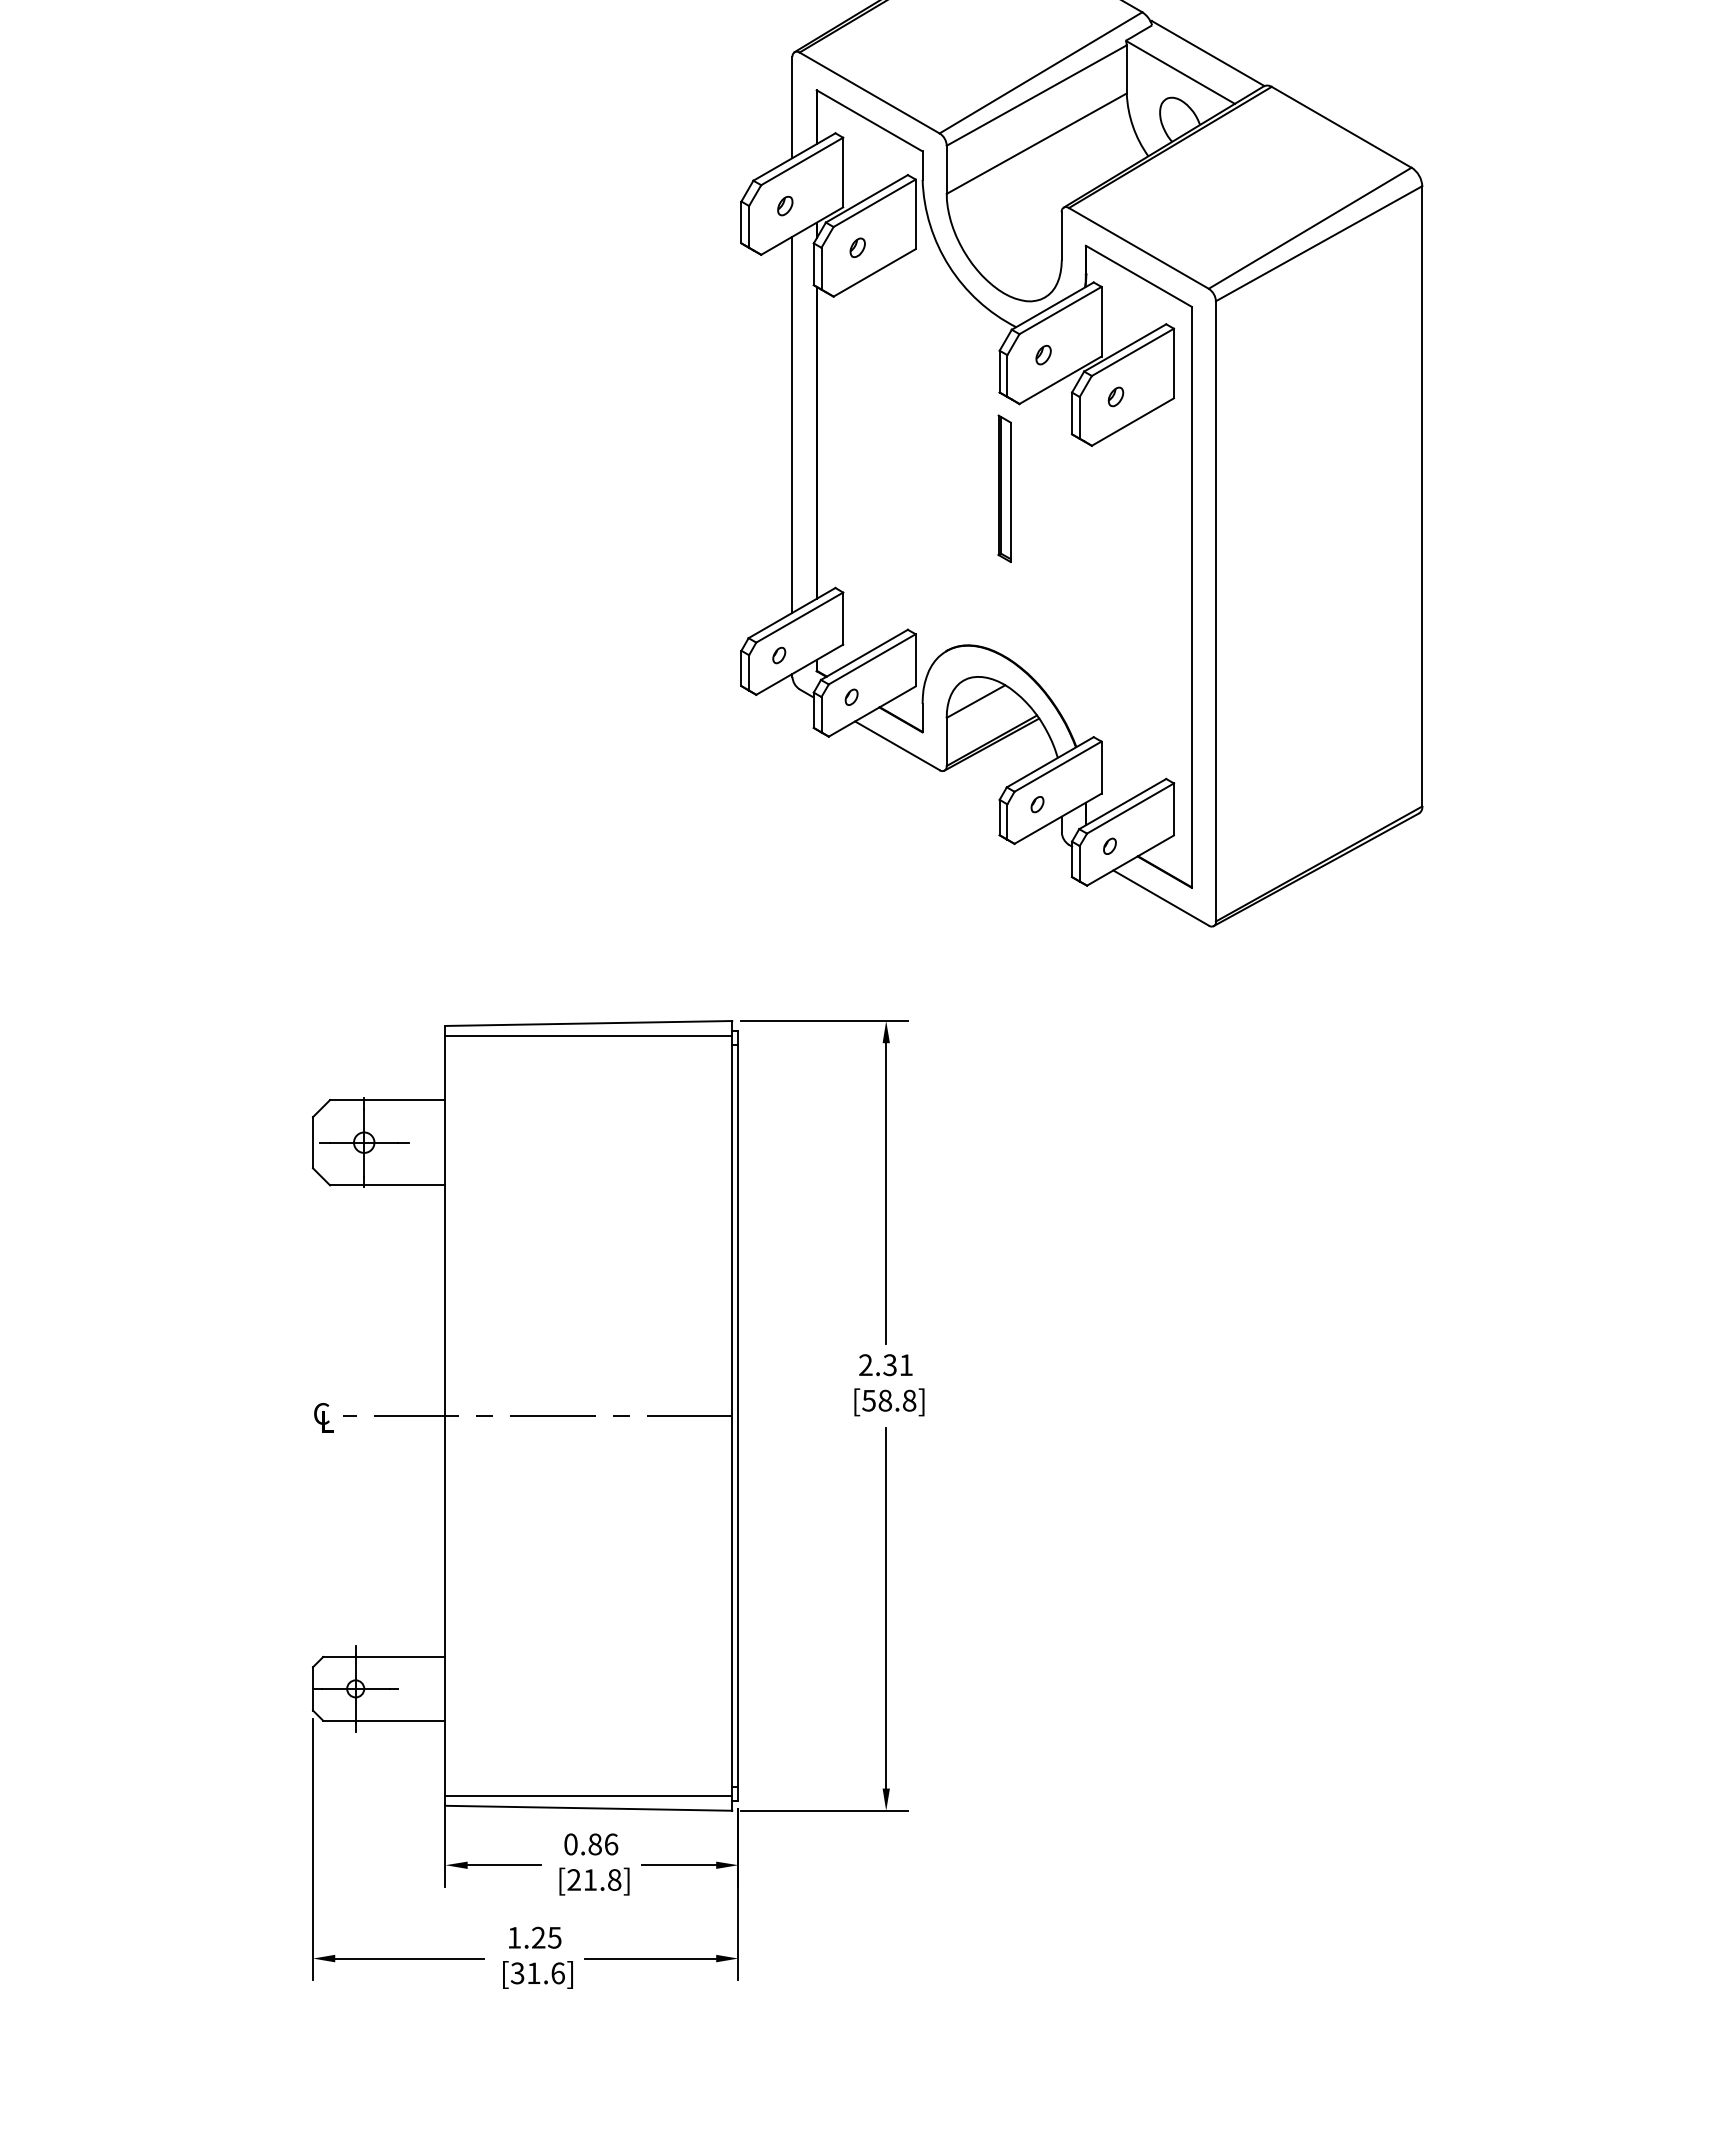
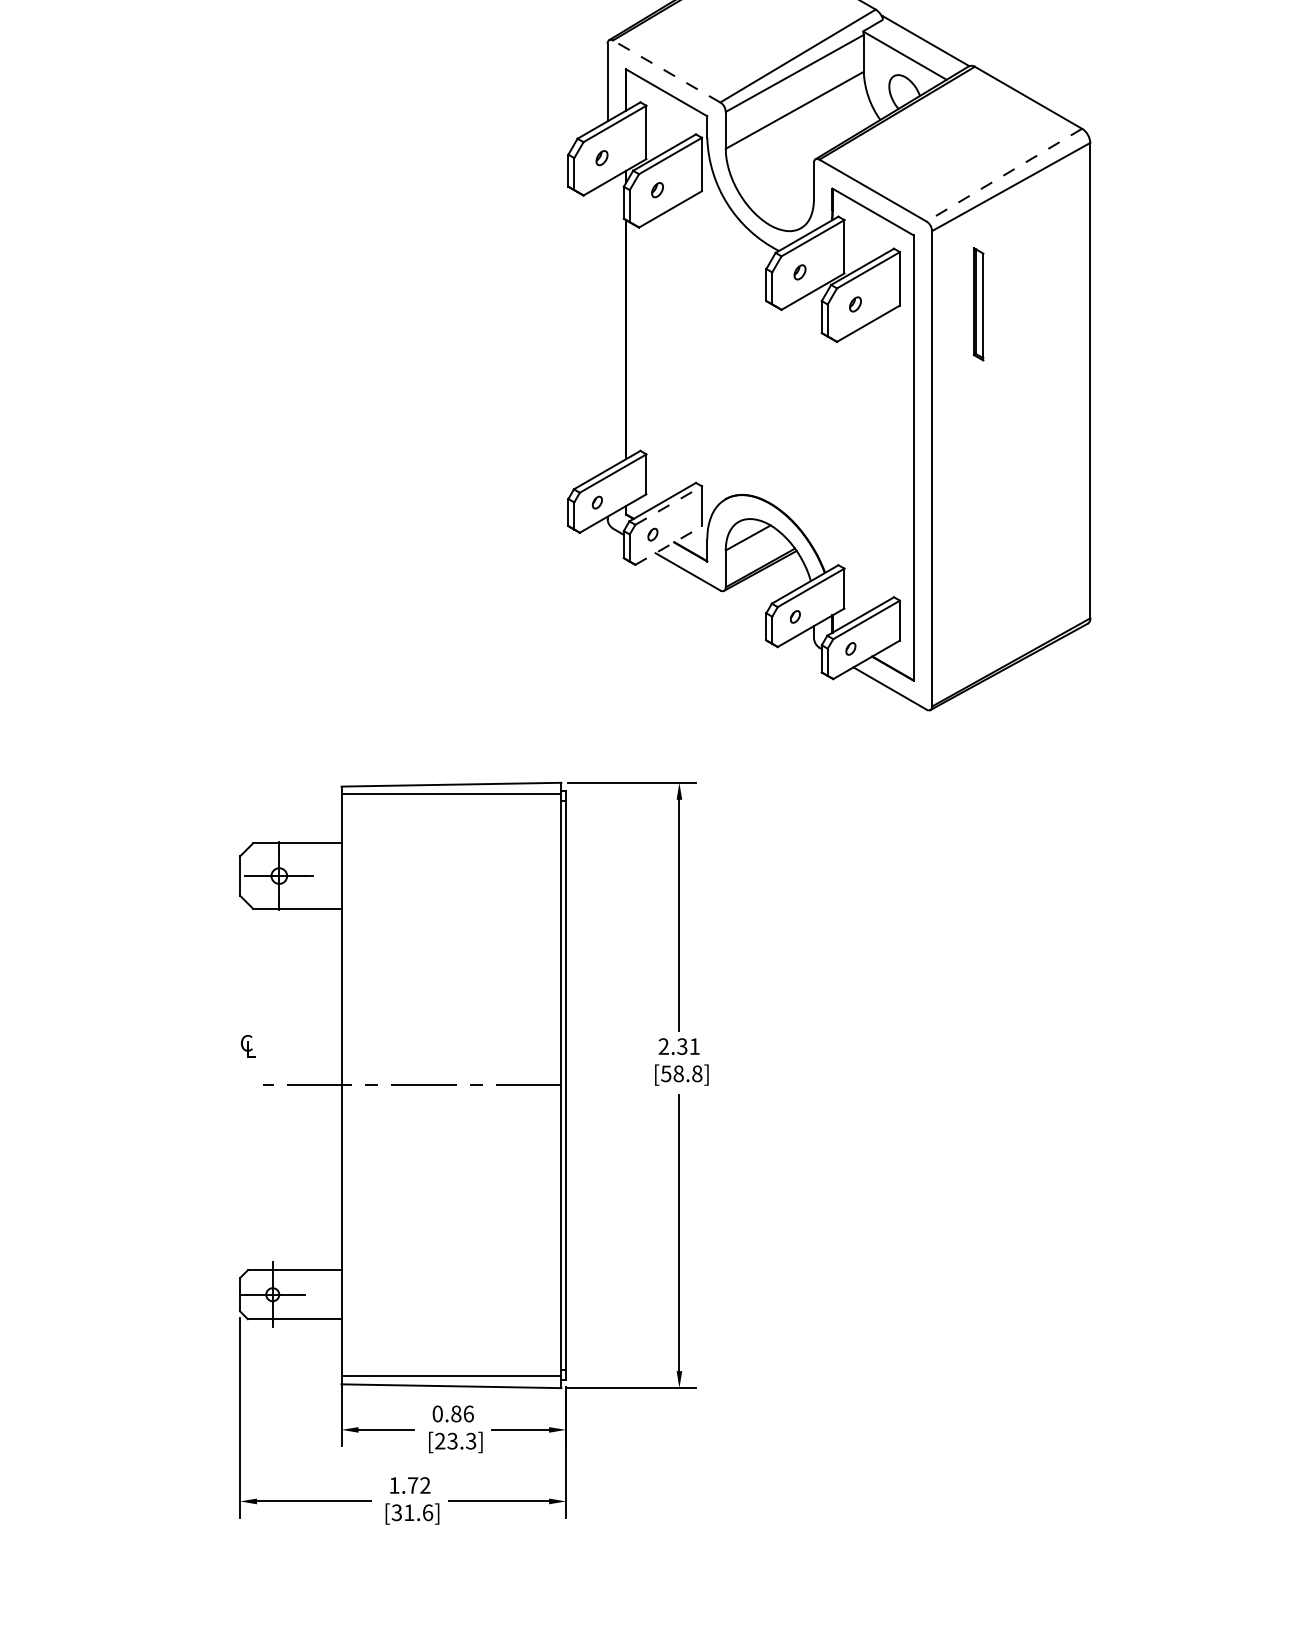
line: (869, 93) -> (666, 71), solid -> dashed
line: (1309, 228) -> (1003, 175), solid -> dashed
line: (792, 424) -> (607, 325), removed
part: (1004, 488) -> (978, 304), moved
line: (872, 659) -> (668, 505), solid -> dashed
line: (872, 711) -> (668, 545), solid -> dashed
text: (323, 1417) -> (248, 1046), moved
text: (602, 1879) -> (461, 1440), [21.8] -> [23.3]
text: (546, 1937) -> (419, 1485), 1.25 -> 1.72

